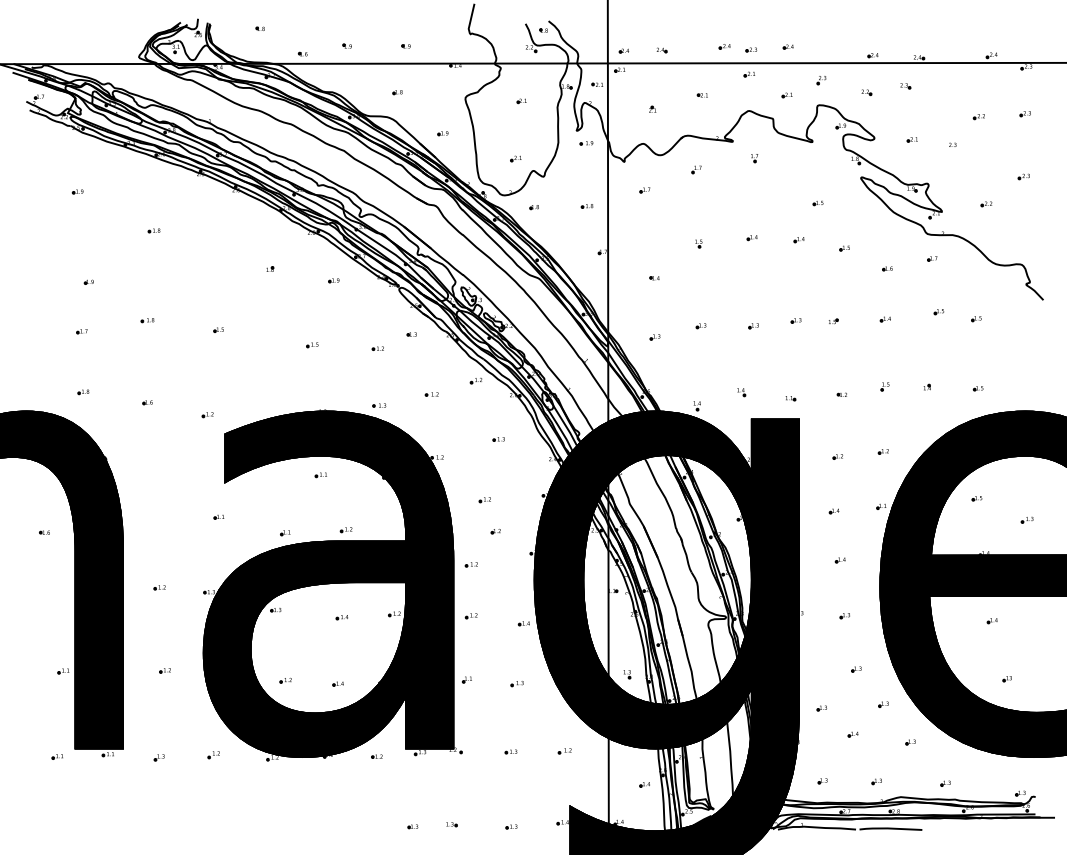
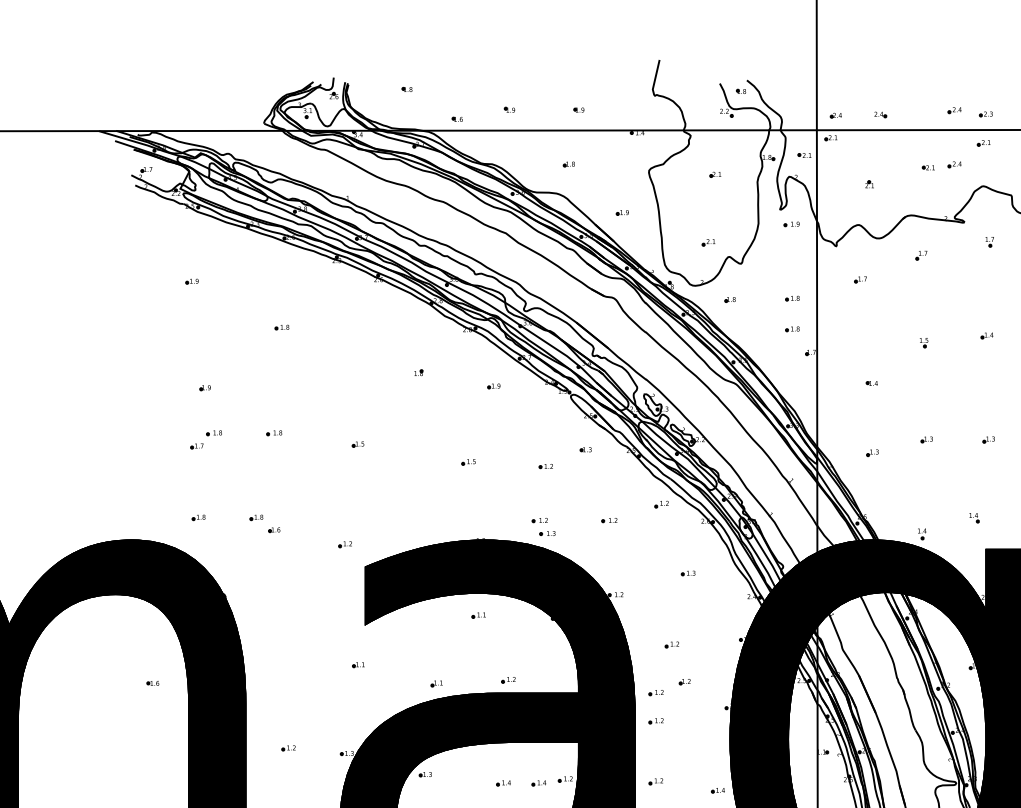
part: (724, 92) -> (954, 164), added
part: (586, 232) -> (791, 329), added
part: (96, 320) -> (214, 433), added
part: (132, 392) -> (256, 518), added
part: (372, 394) -> (539, 520), added
part: (470, 540) -> (654, 692), added
part: (371, 617) -> (538, 783), added

